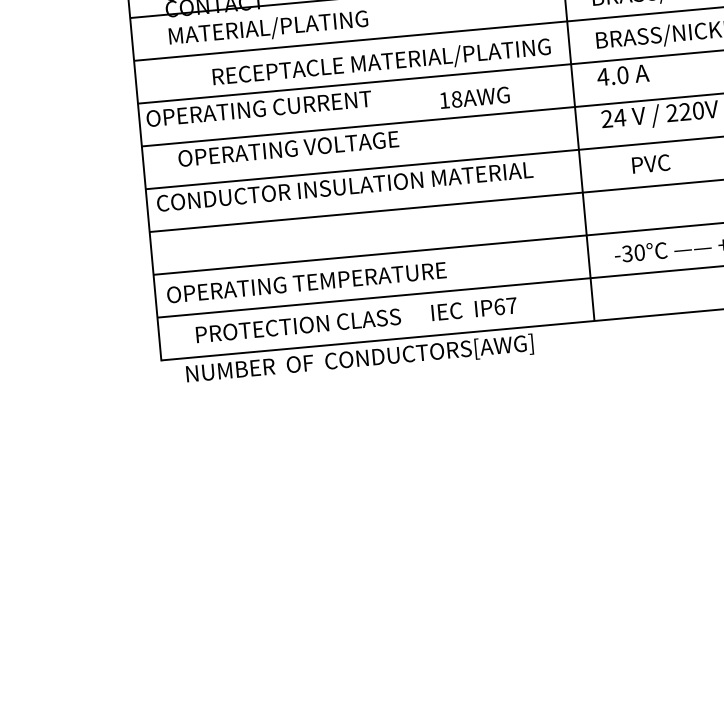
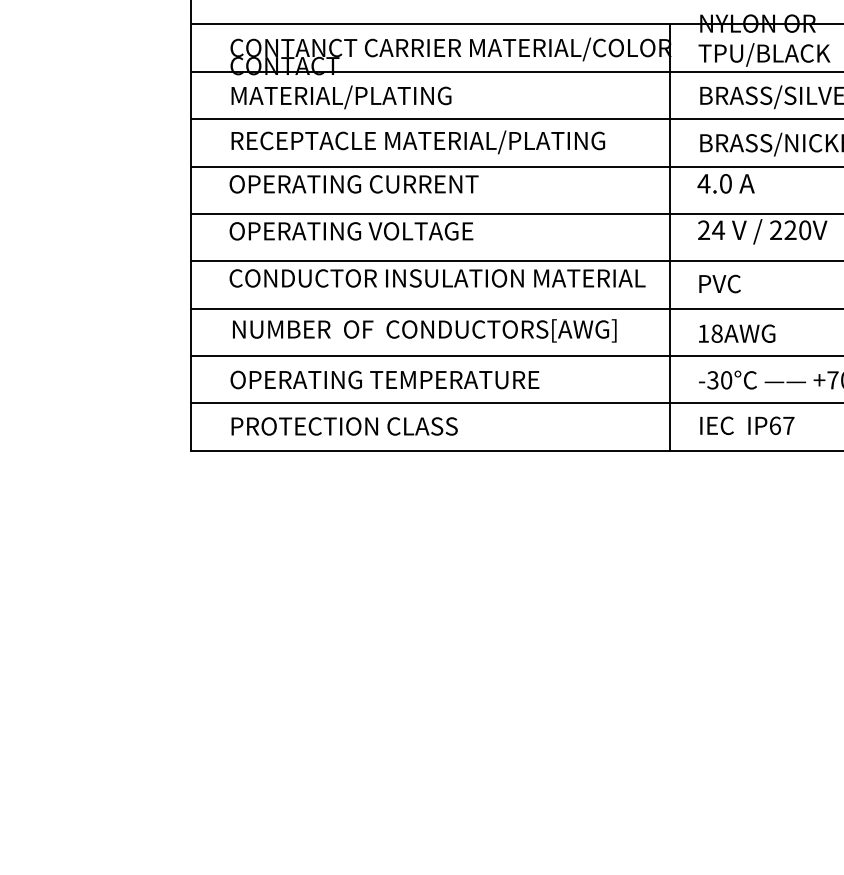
text: (381, 63) -> (418, 142), moved
text: (475, 97) -> (737, 333), moved
text: (258, 109) -> (353, 184), moved
text: (650, 163) -> (719, 283), moved
text: (344, 186) -> (437, 278), moved
text: (306, 282) -> (384, 379), moved
text: (474, 308) -> (747, 425), moved
text: (359, 359) -> (424, 330), moved

